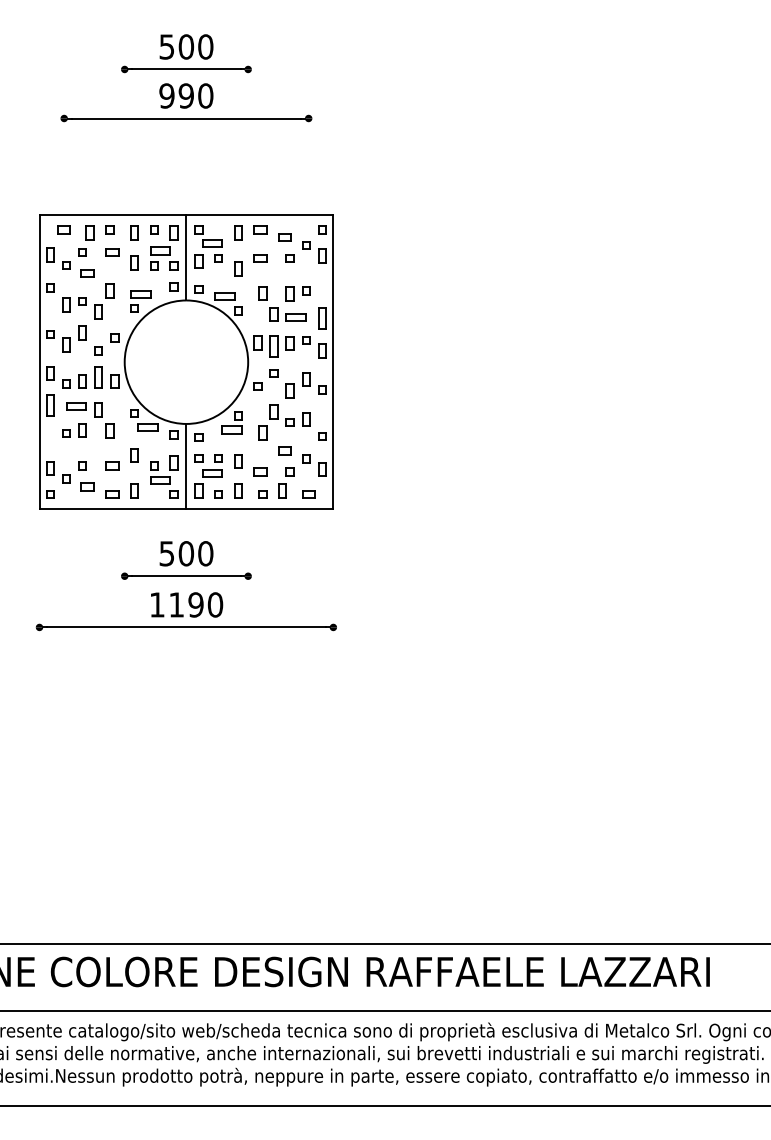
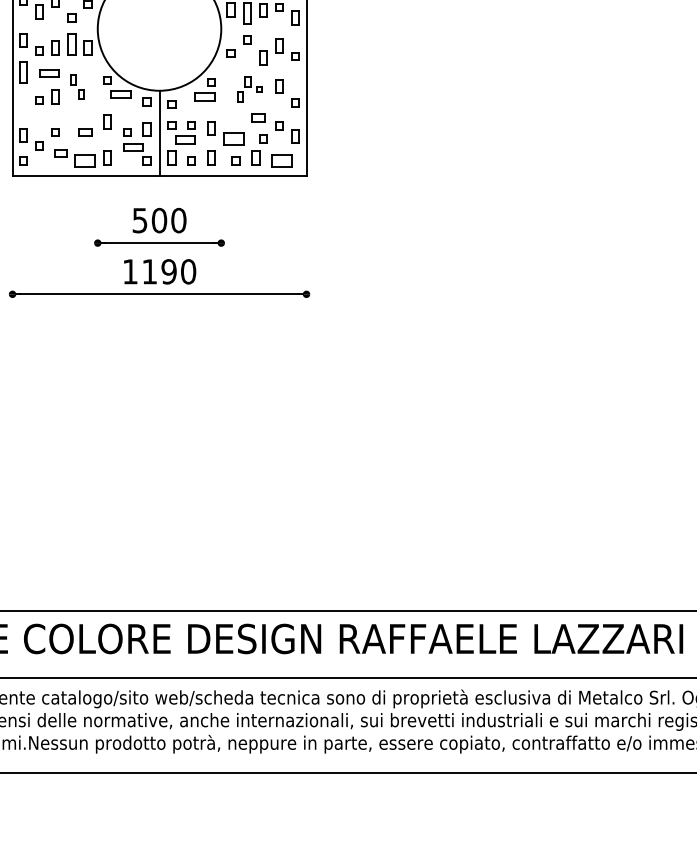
part: (104, 420) -> (77, 87), size x0.7
part: (276, 422) -> (249, 89), size x0.7
part: (260, 471) -> (233, 138), size x1.6
part: (112, 494) -> (85, 161), size x1.6
part: (308, 494) -> (281, 161), size x1.6

